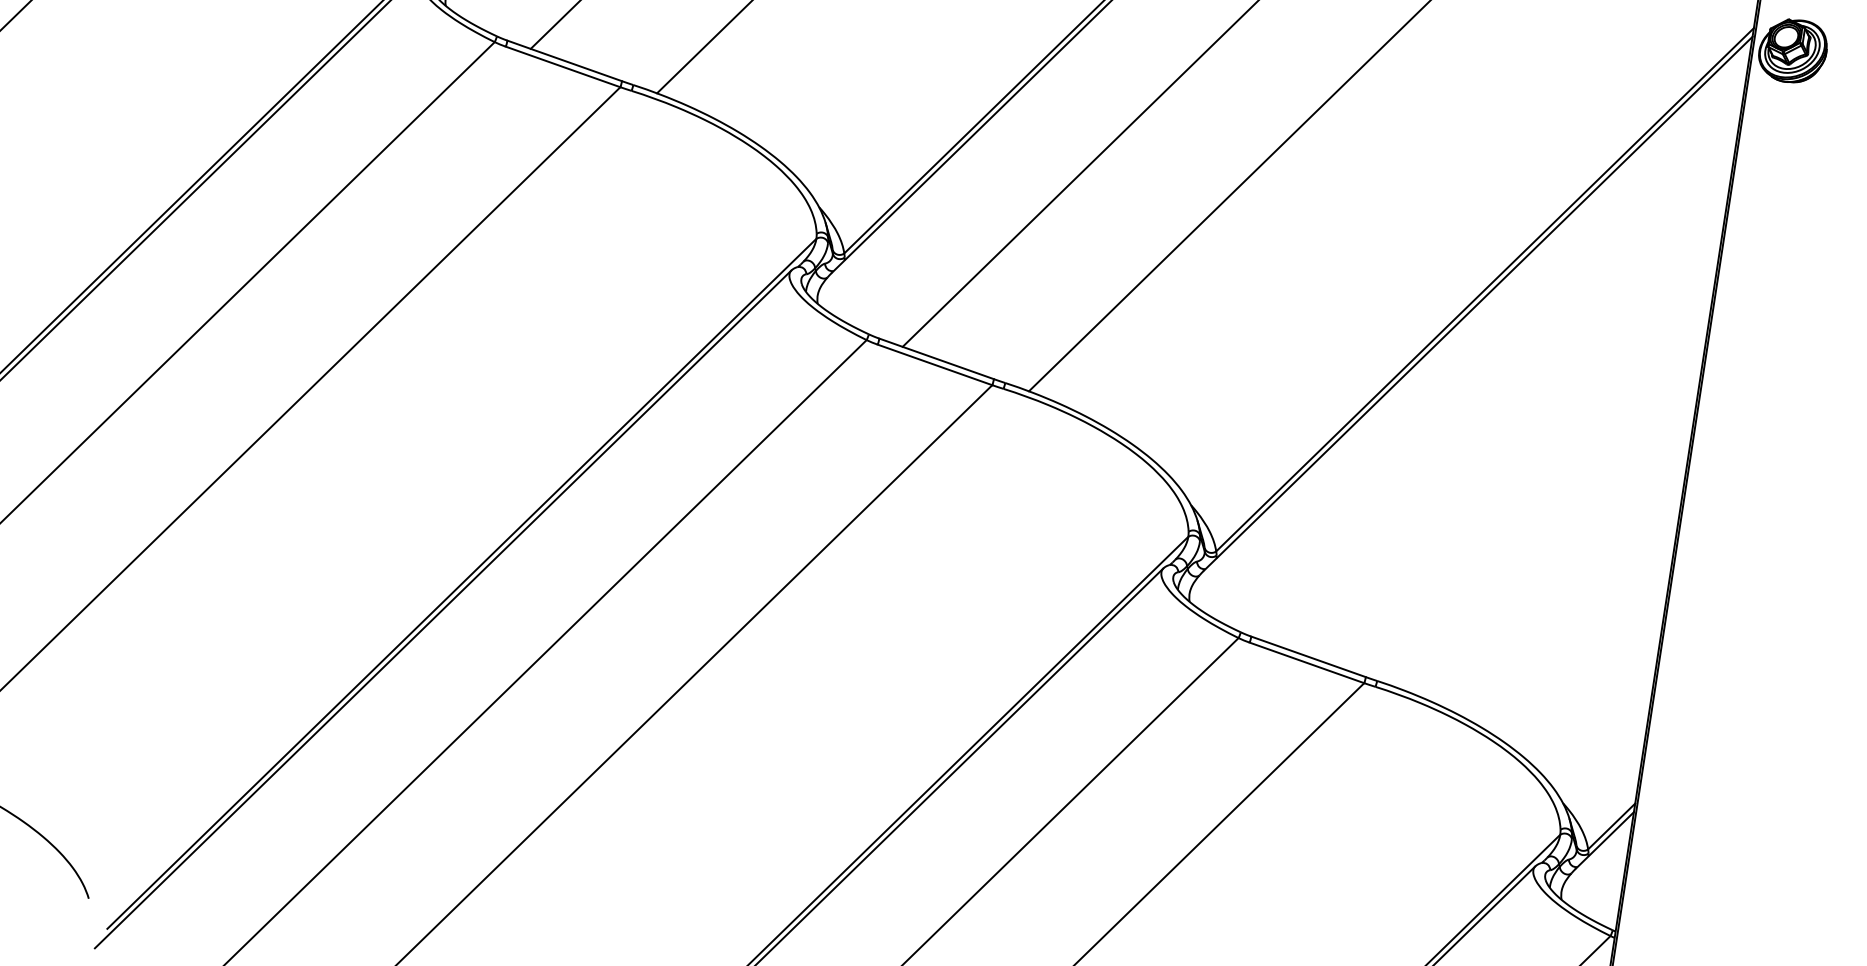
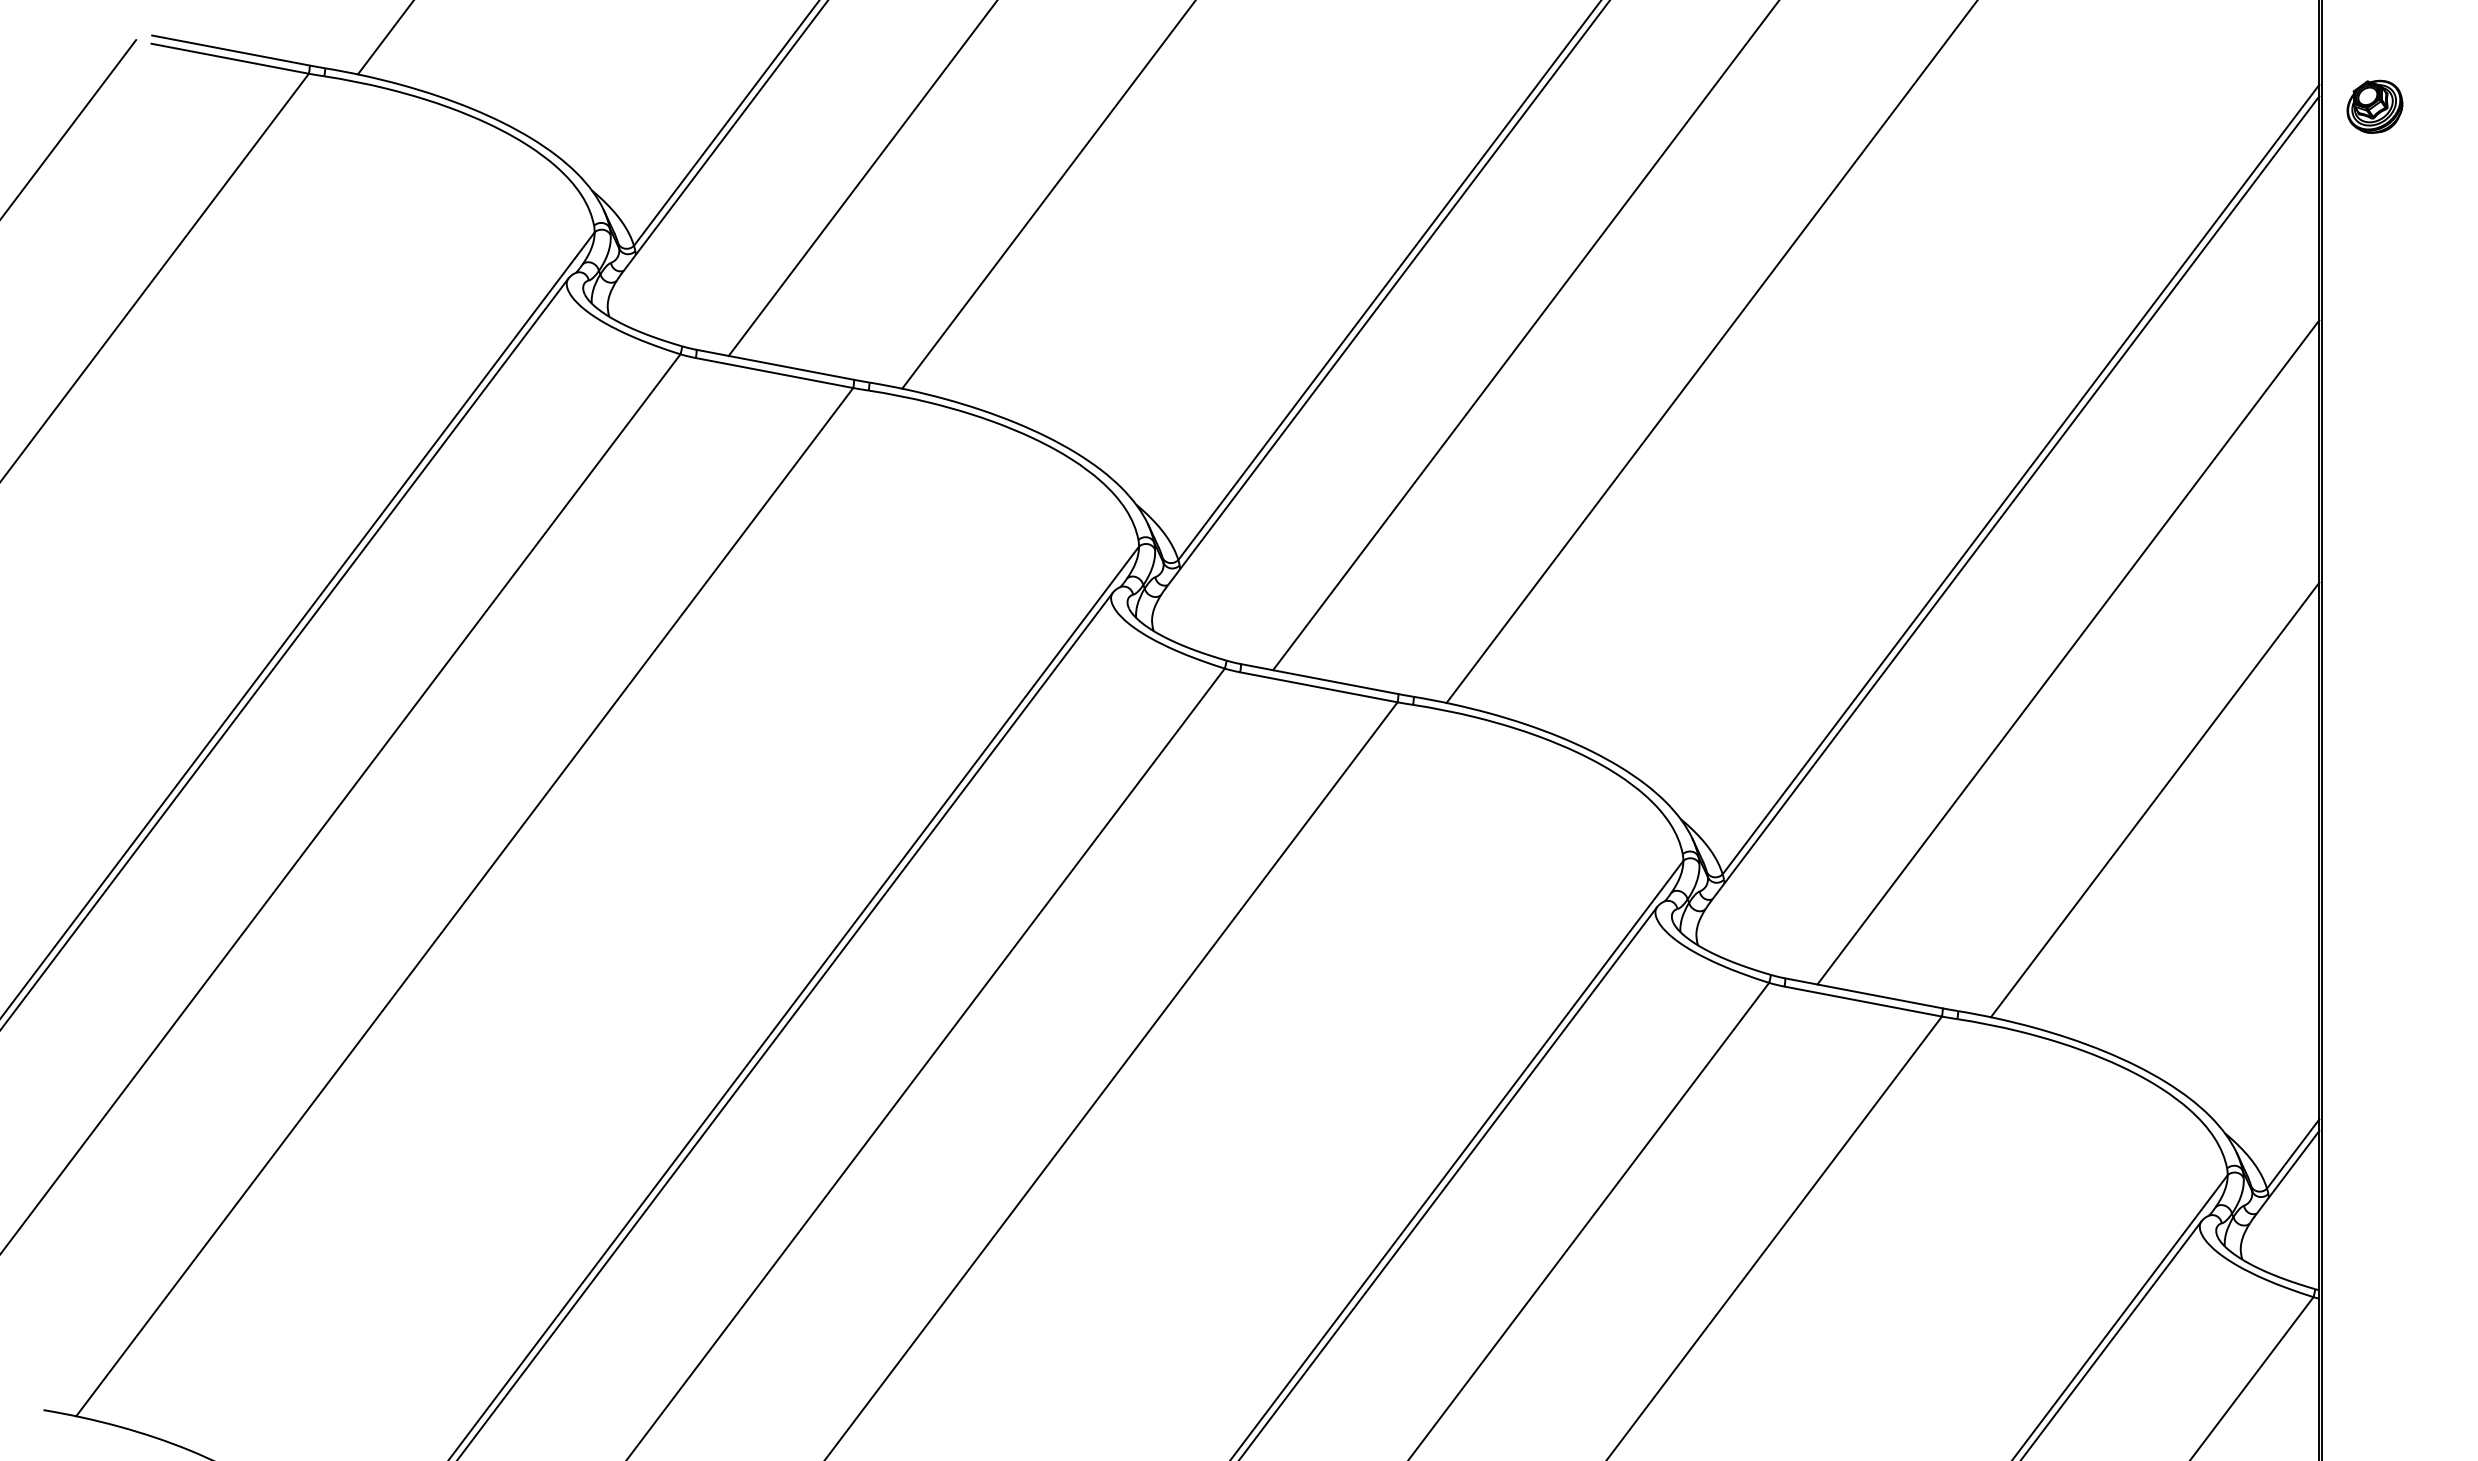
part: (1792, 50) -> (2374, 106), size x0.62
line: (1500, 424) -> (2068, 652), added
line: (1548, 544) -> (2154, 799), added

